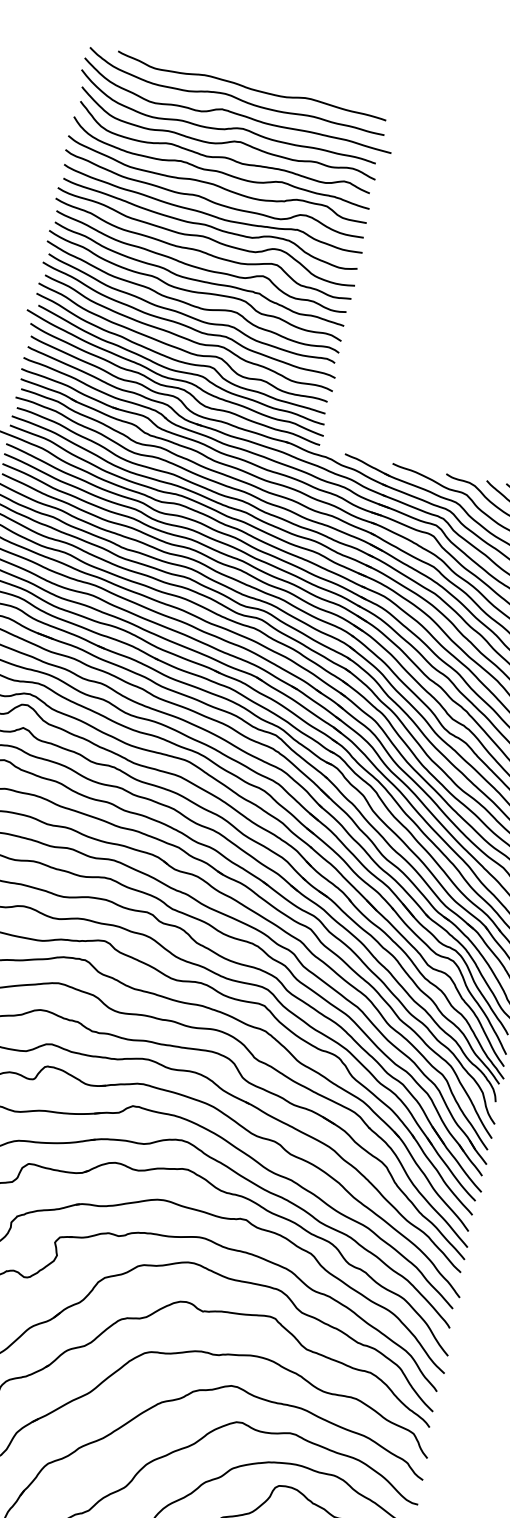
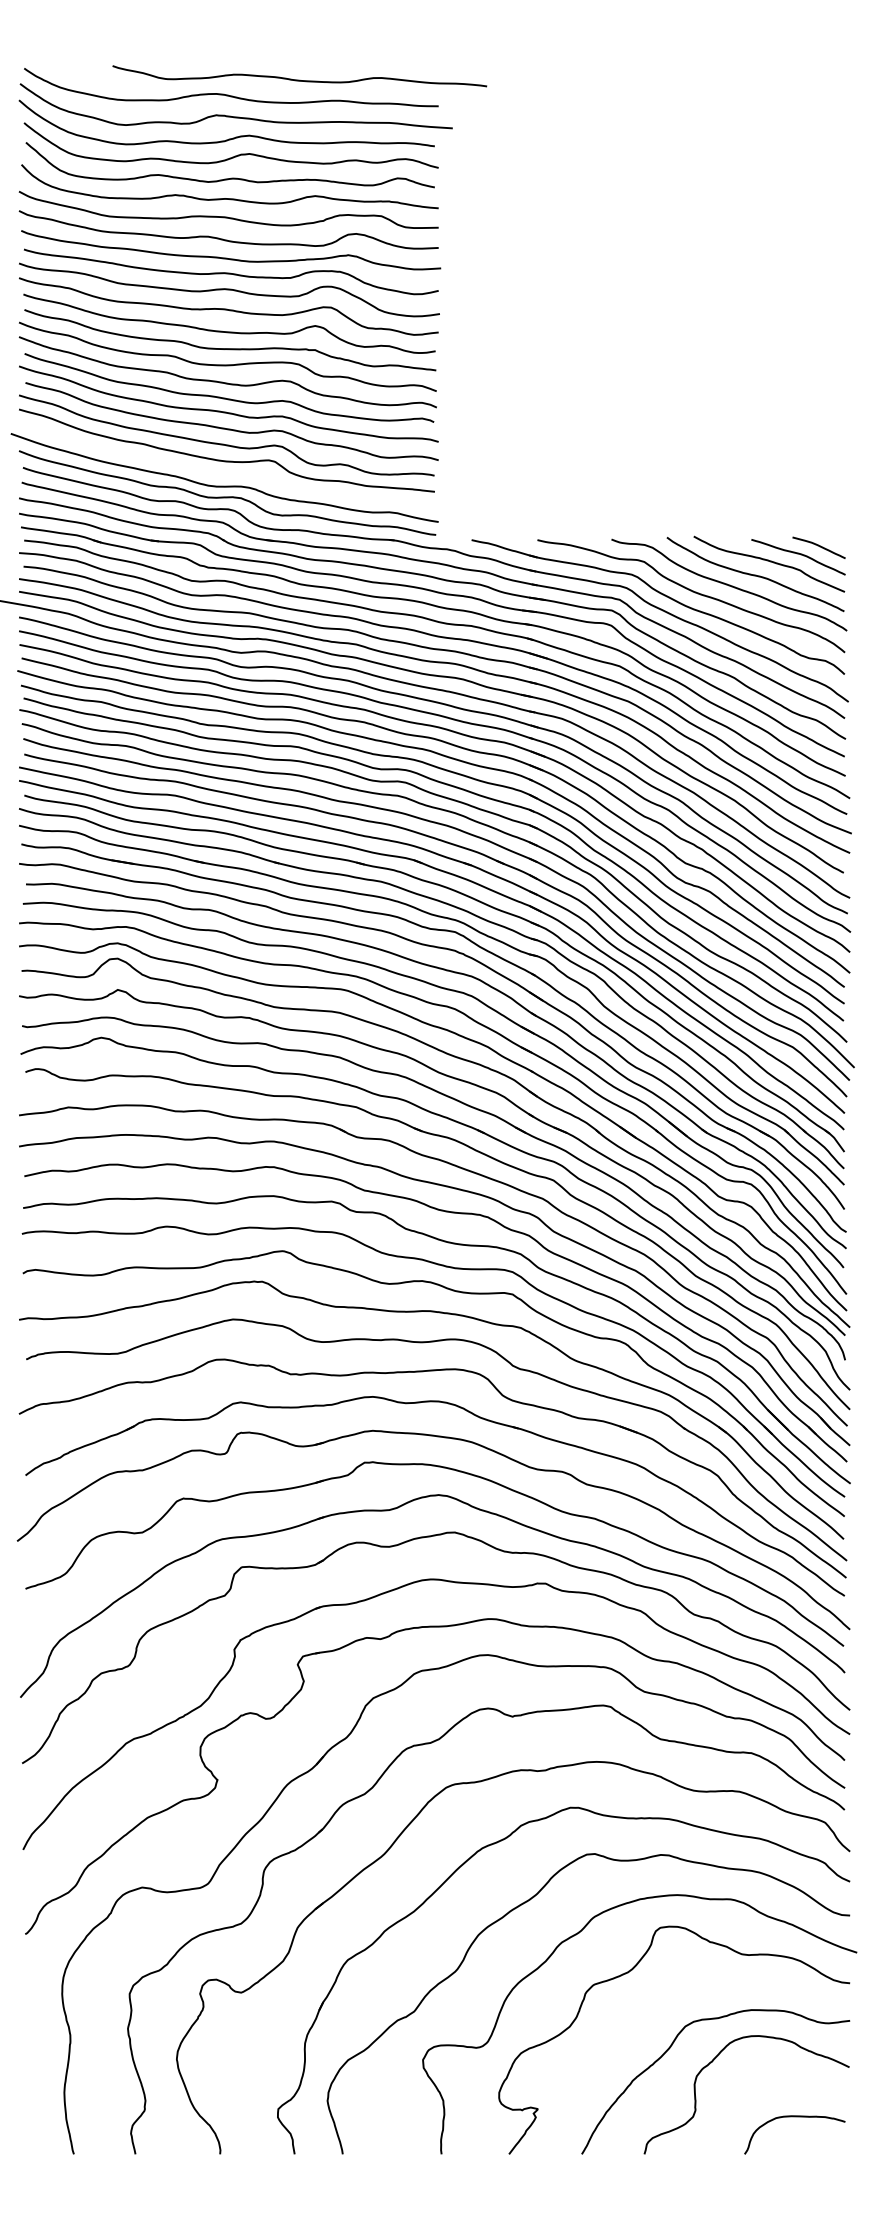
curve: (251, 88) -> (299, 79), moved
curve: (180, 371) -> (230, 474), removed

